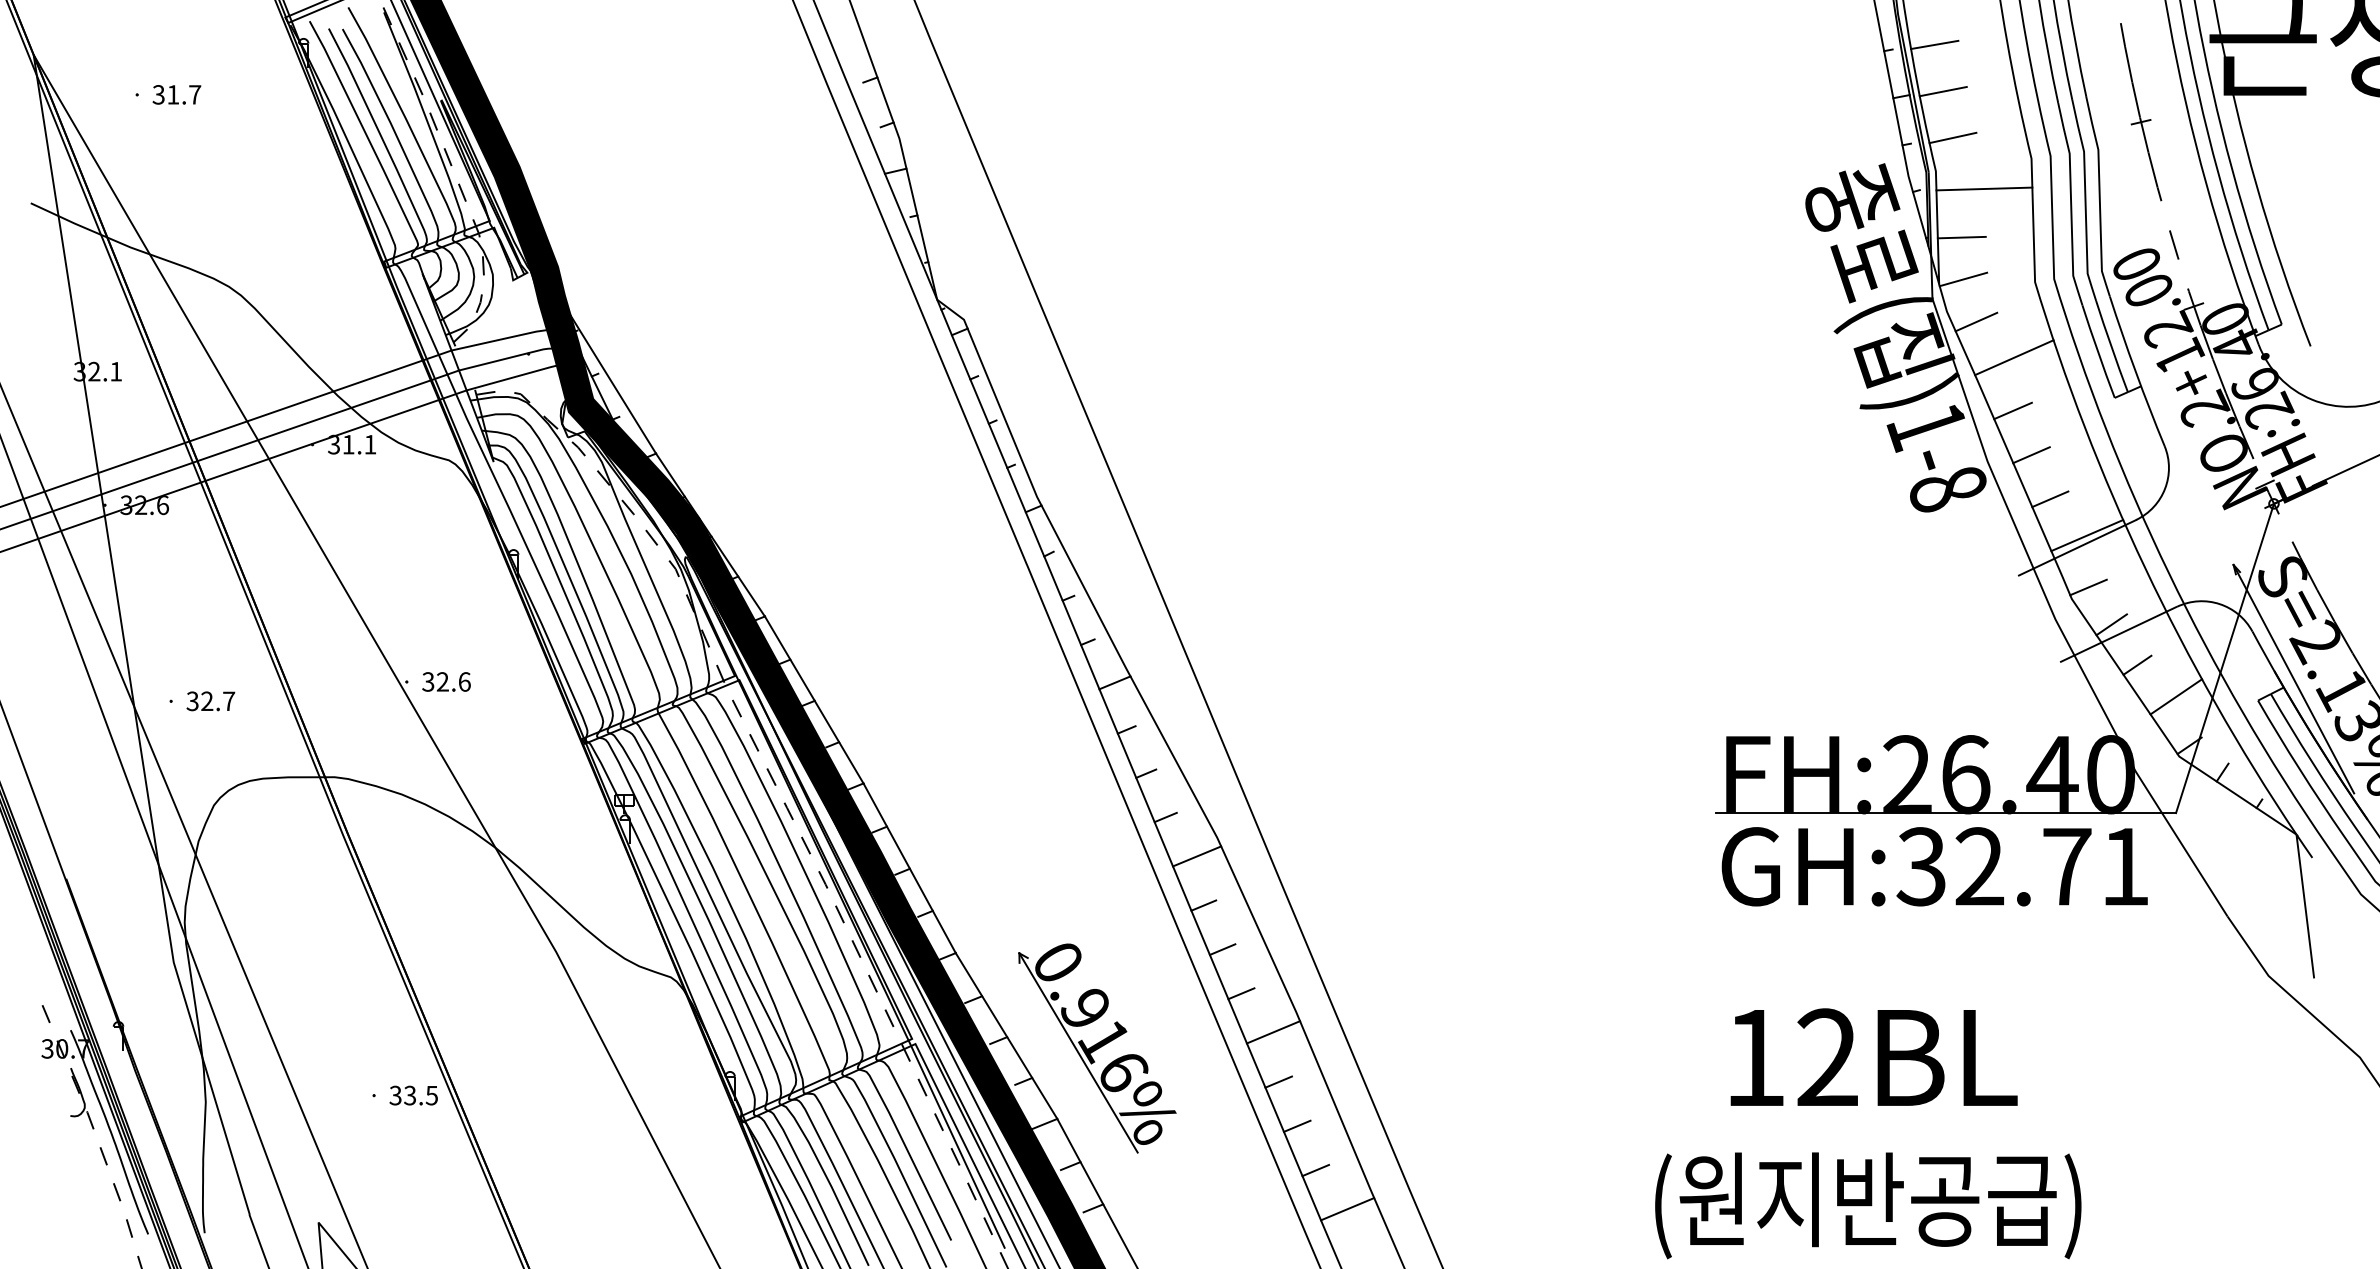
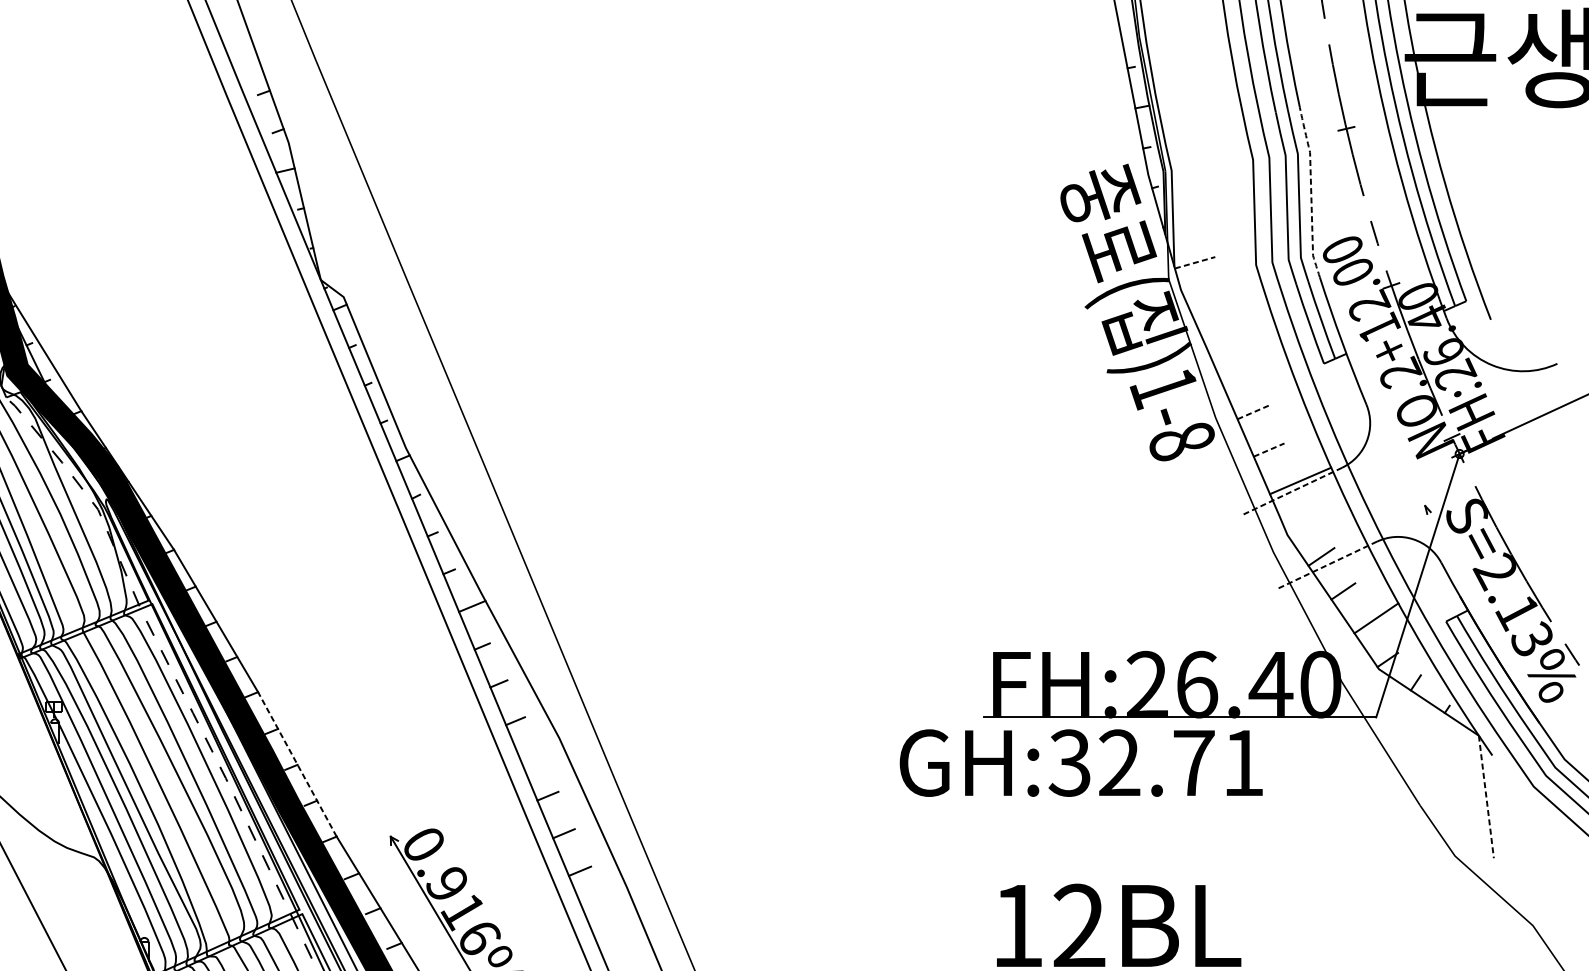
line: (1934, 44) -> (1170, 62), removed
line: (1942, 91) -> (1177, 102), removed
line: (1952, 137) -> (1185, 141), removed
line: (1984, 188) -> (1213, 185), removed
line: (2099, 196) -> (1311, 192), solid -> dashed
line: (1961, 237) -> (1193, 227), removed
line: (1963, 279) -> (1195, 262), solid -> dashed
line: (1976, 321) -> (1206, 298), removed
line: (2014, 357) -> (1238, 329), removed
line: (2012, 410) -> (1236, 374), removed
line: (2031, 455) -> (1253, 412), solid -> dashed
line: (2050, 499) -> (1269, 450), solid -> dashed
line: (2077, 547) -> (1292, 491), solid -> dashed
line: (2088, 587) -> (1301, 525), removed
line: (2118, 634) -> (1327, 565), solid -> dashed
line: (2293, 678) -> (1476, 602), removed
line: (1196, 856) -> (541, 754), removed
text: (1934, 866) -> (1081, 762), moved
line: (909, 868) -> (297, 764), solid -> dashed
line: (2305, 907) -> (1486, 797), solid -> dashed
line: (1273, 1032) -> (607, 904), removed
line: (1278, 1081) -> (611, 946), removed

